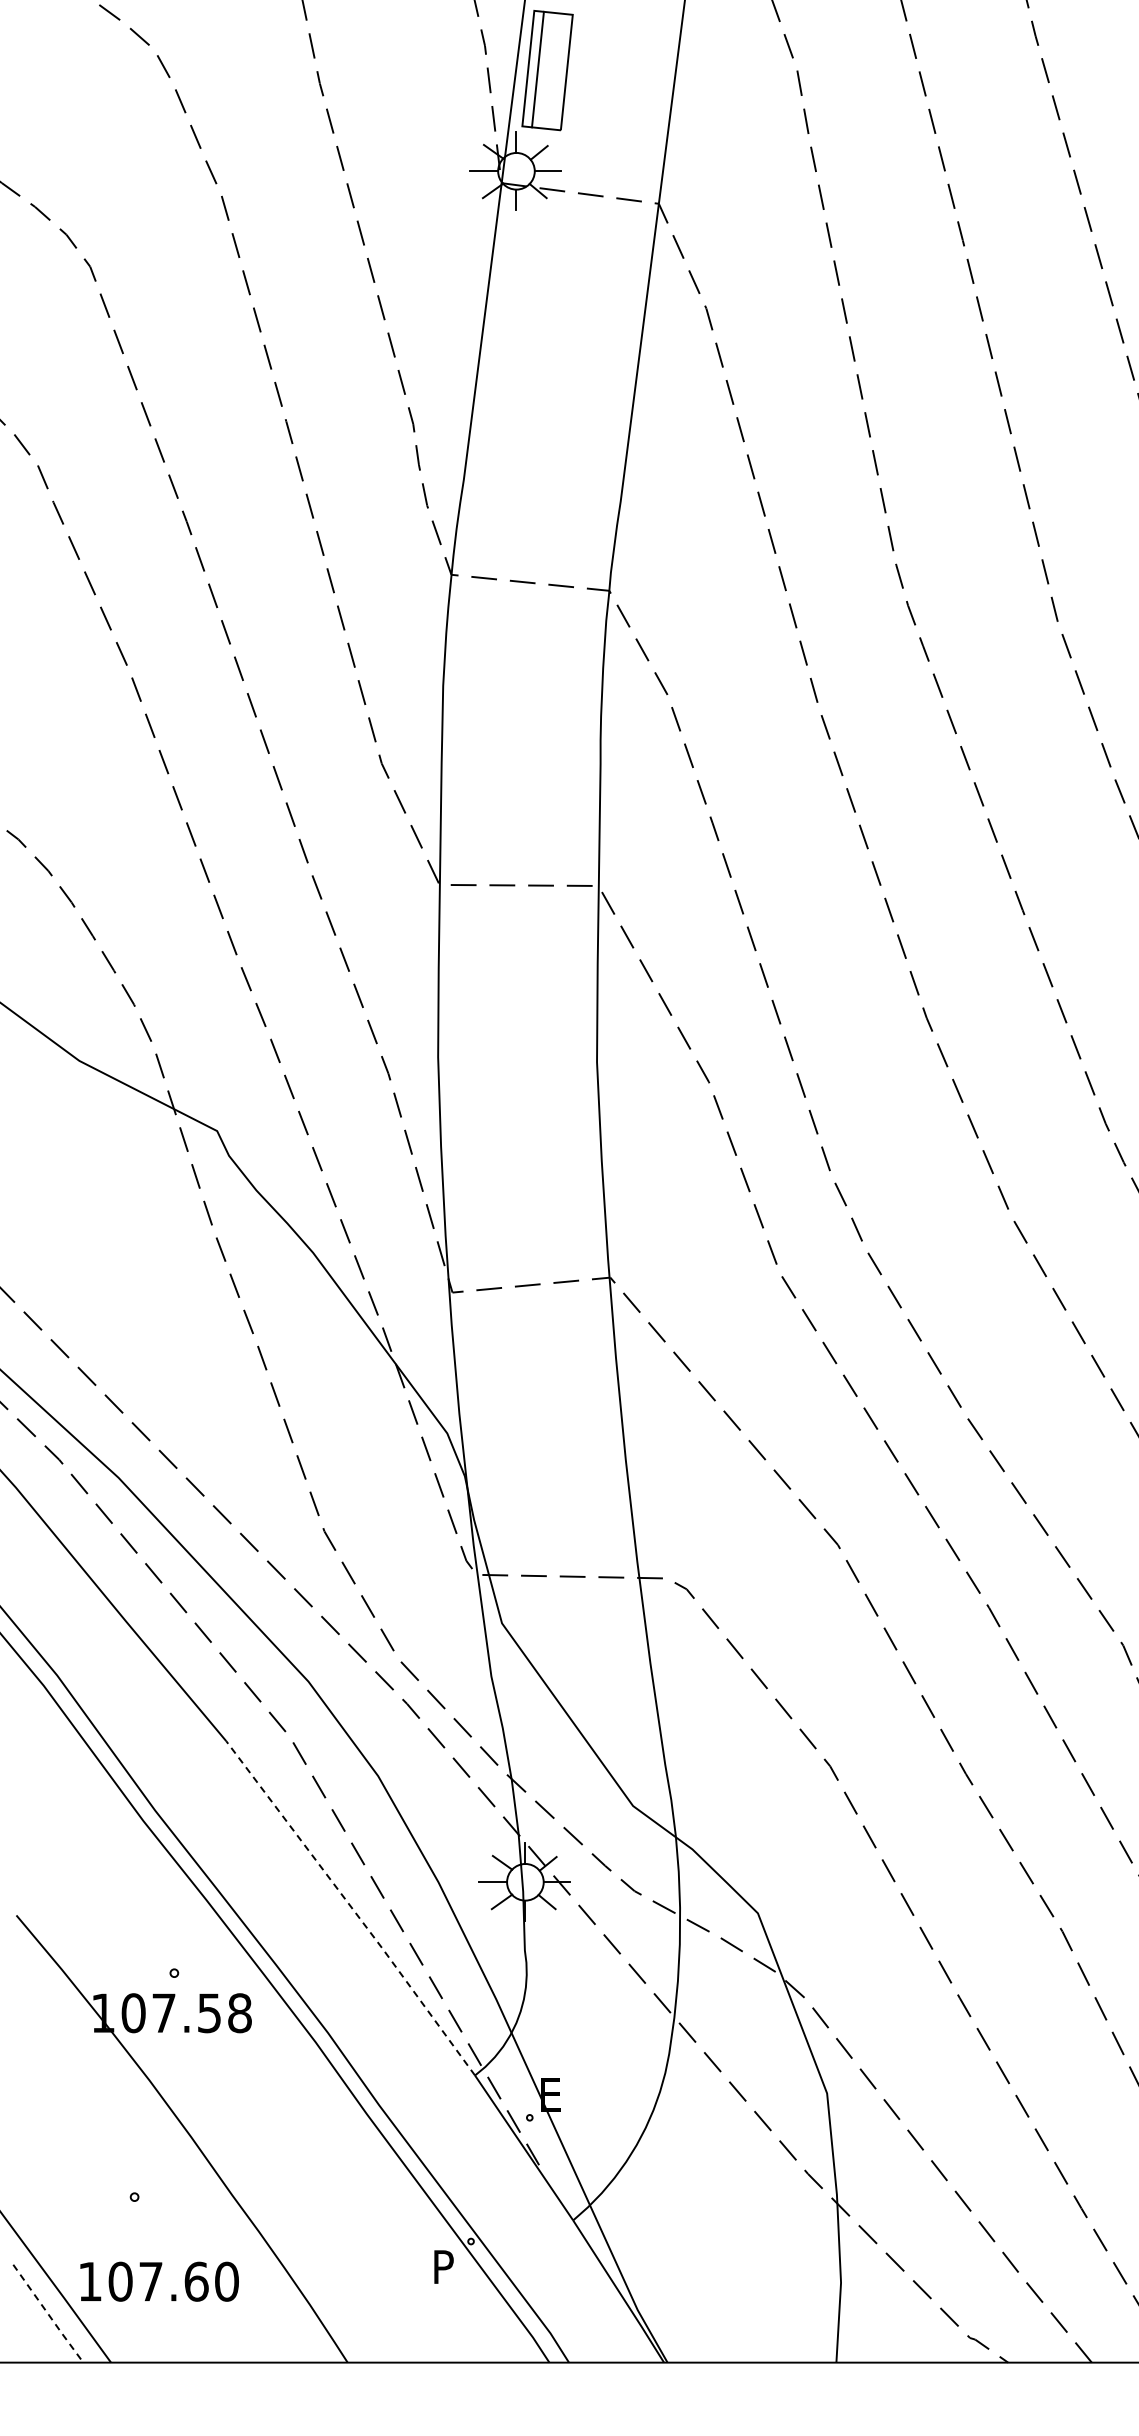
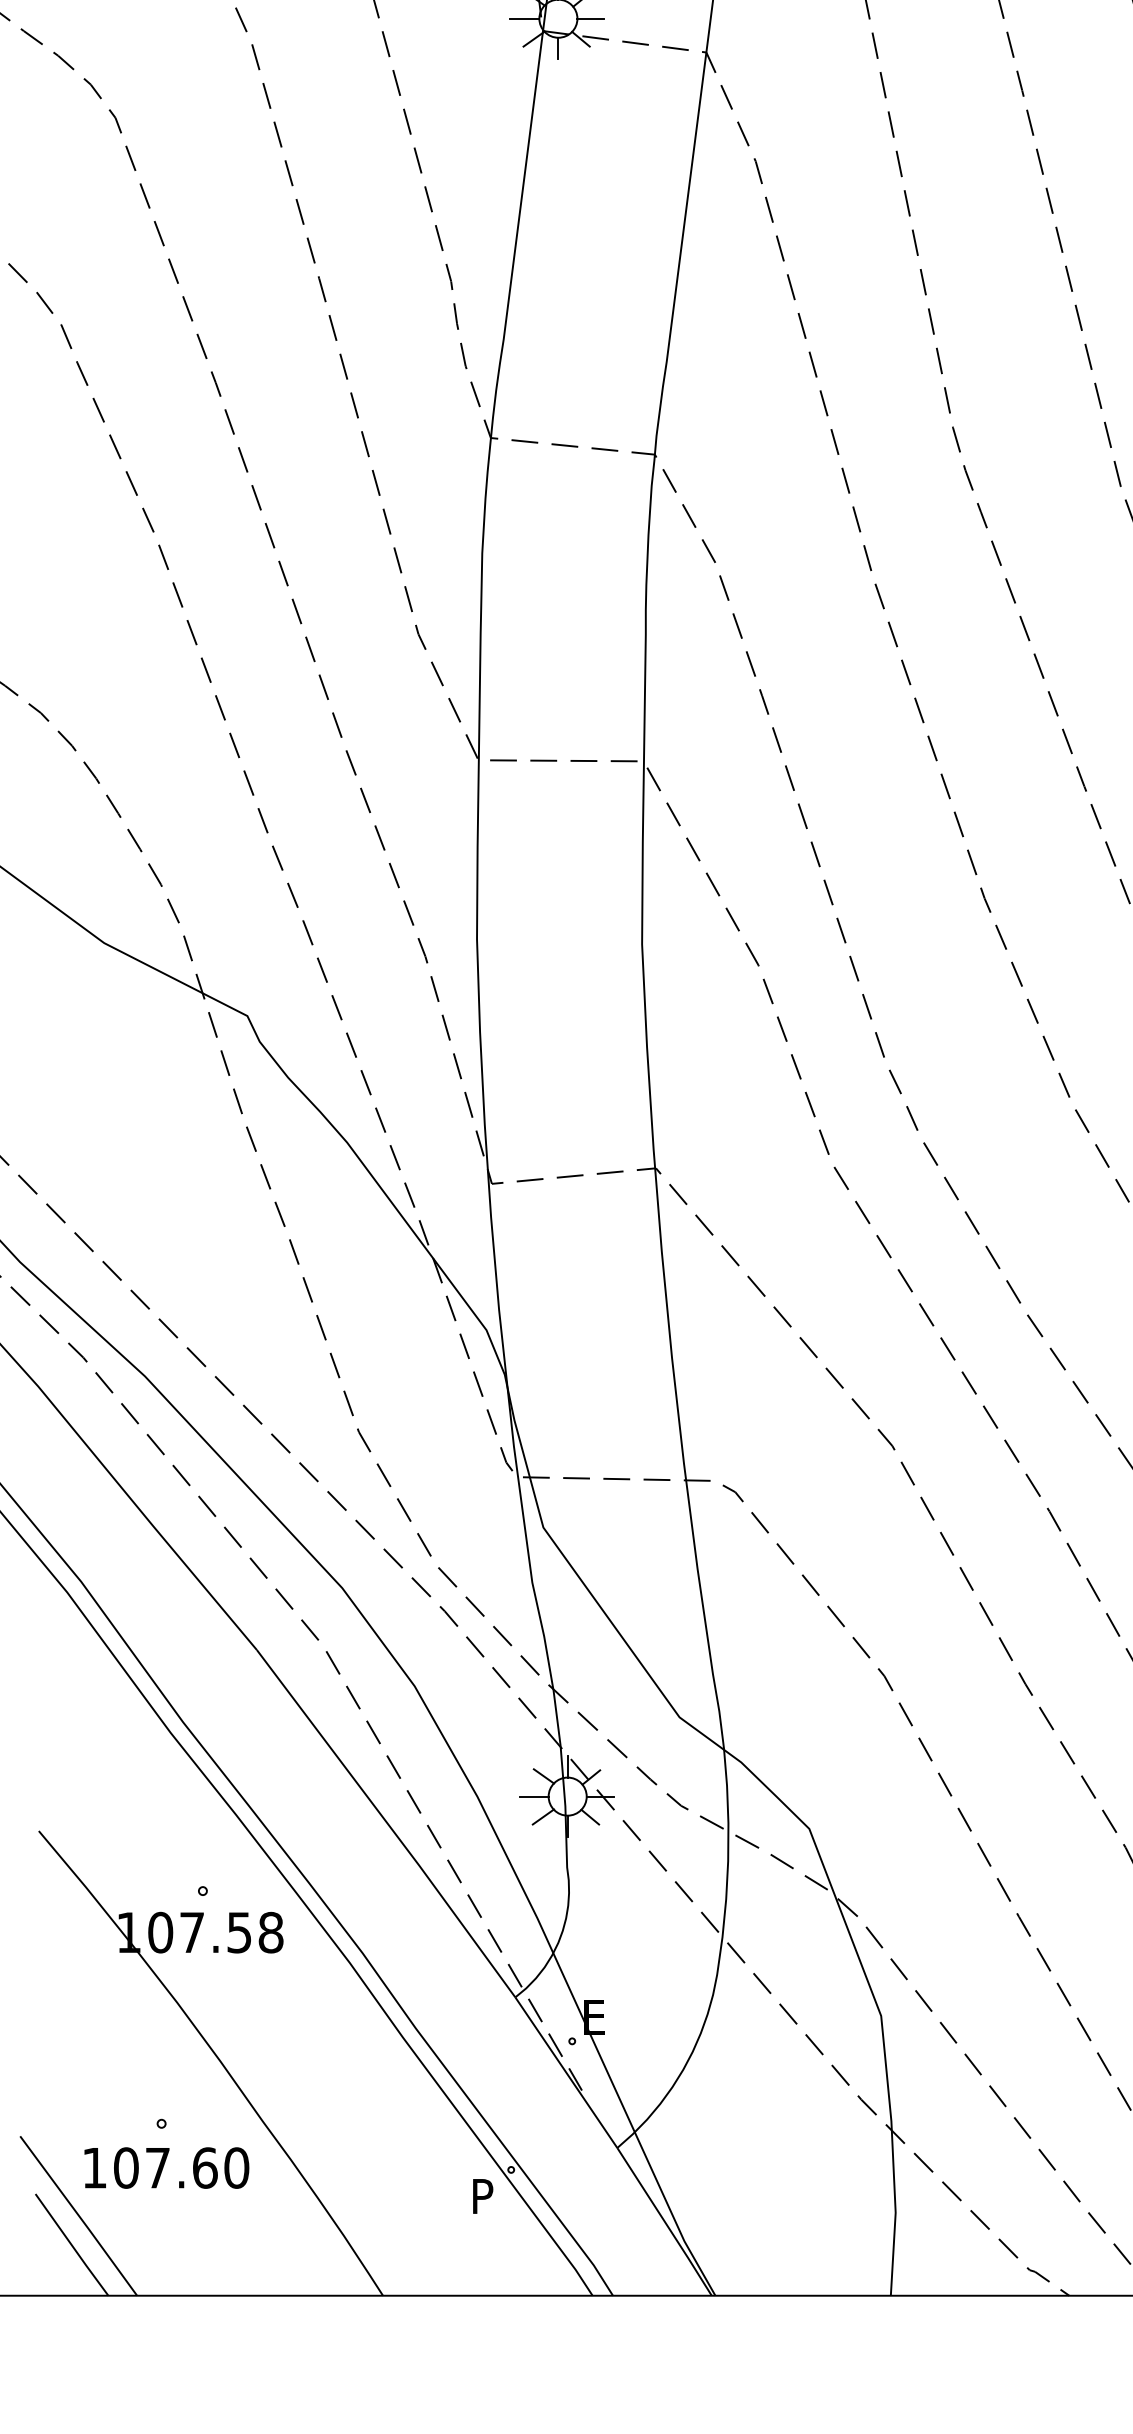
line: (351, 1907) -> (386, 1822), dashed -> solid
text: (159, 2281) -> (166, 2167), moved
line: (48, 2314) -> (72, 2245), dashed -> solid

